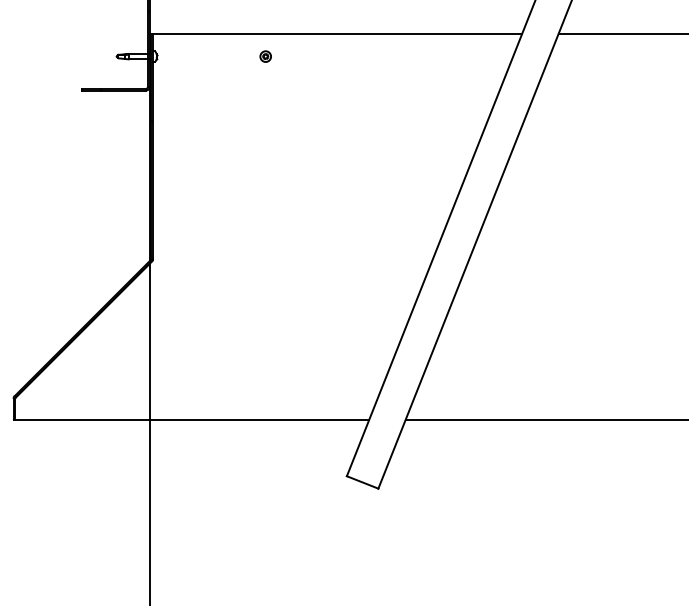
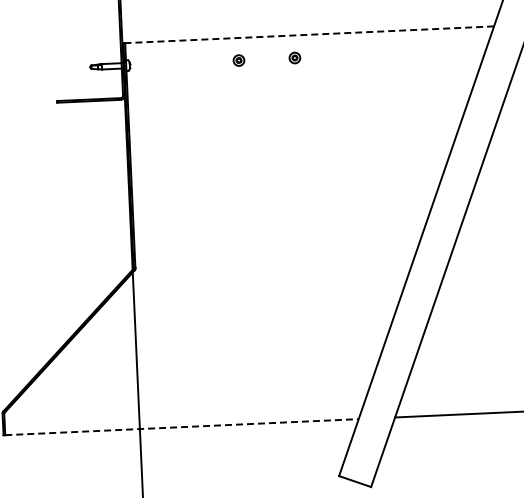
line: (337, 34) -> (309, 35), solid -> dashed
part: (321, 56) -> (294, 57), added
line: (192, 420) -> (182, 427), solid -> dashed

